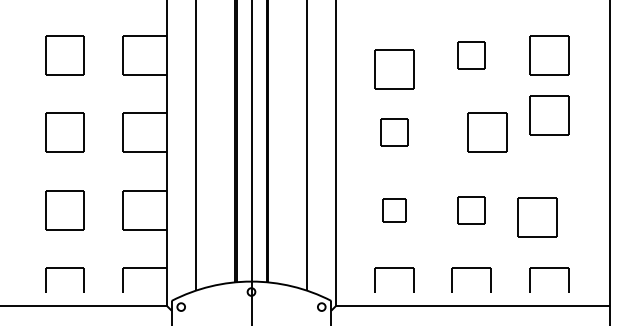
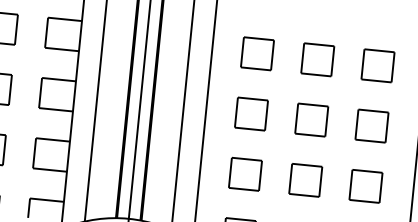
part: (471, 55) -> (317, 60), size x1.43
part: (394, 69) -> (257, 54), moved
part: (549, 115) -> (372, 125), moved
part: (394, 132) -> (251, 113), size x1.43
part: (487, 132) -> (311, 119), moved
part: (394, 210) -> (245, 174), size x1.67
part: (471, 210) -> (305, 180), size x1.43
part: (537, 217) -> (366, 186), moved

